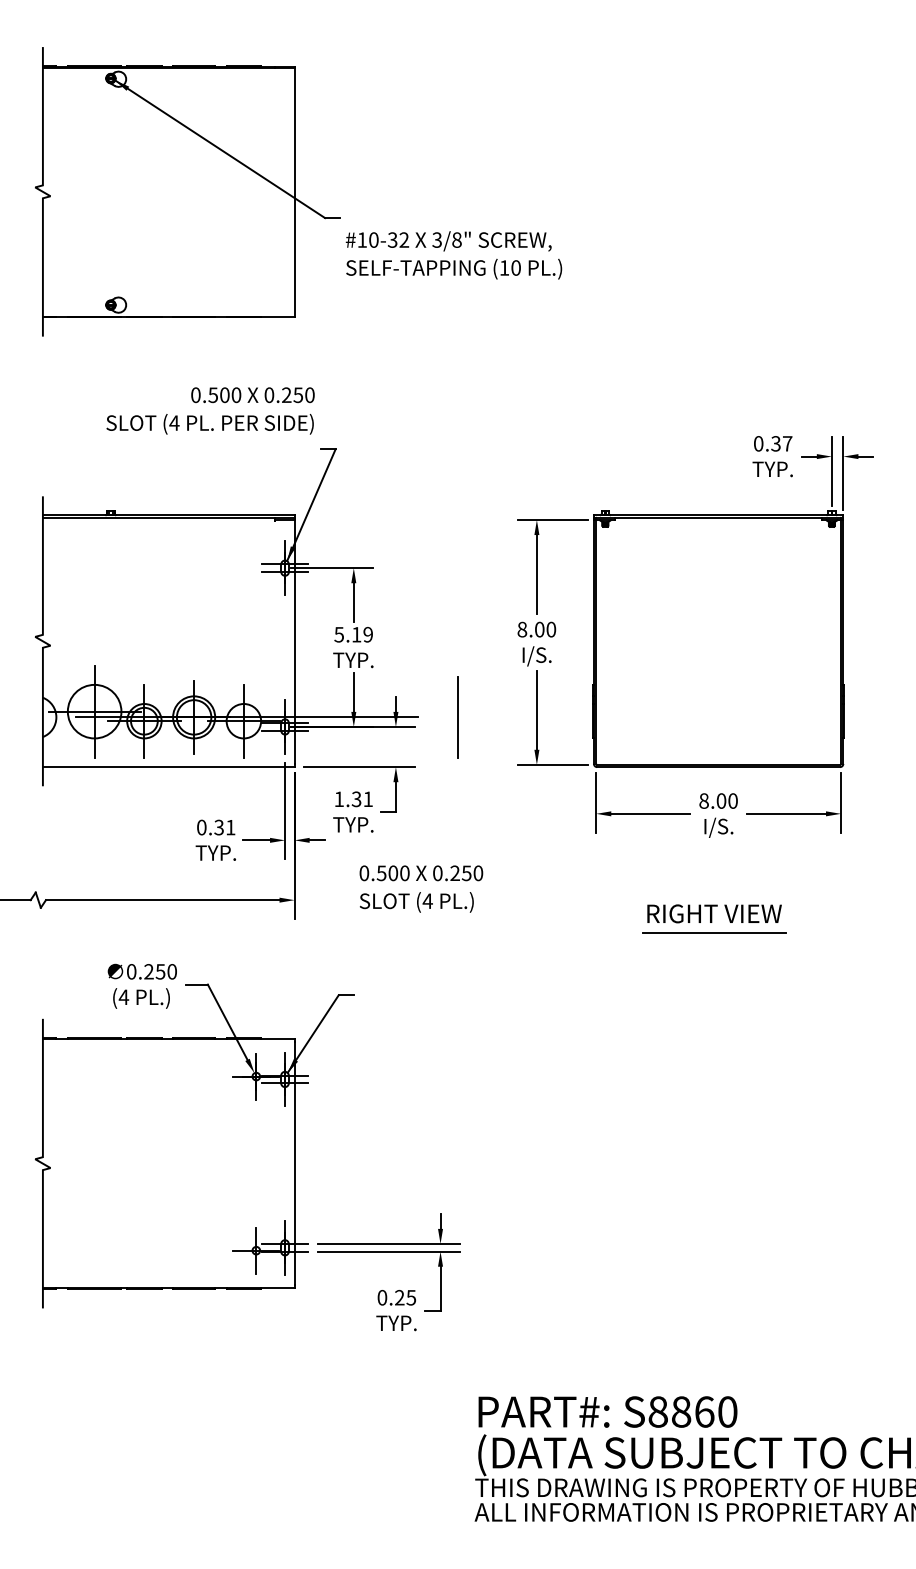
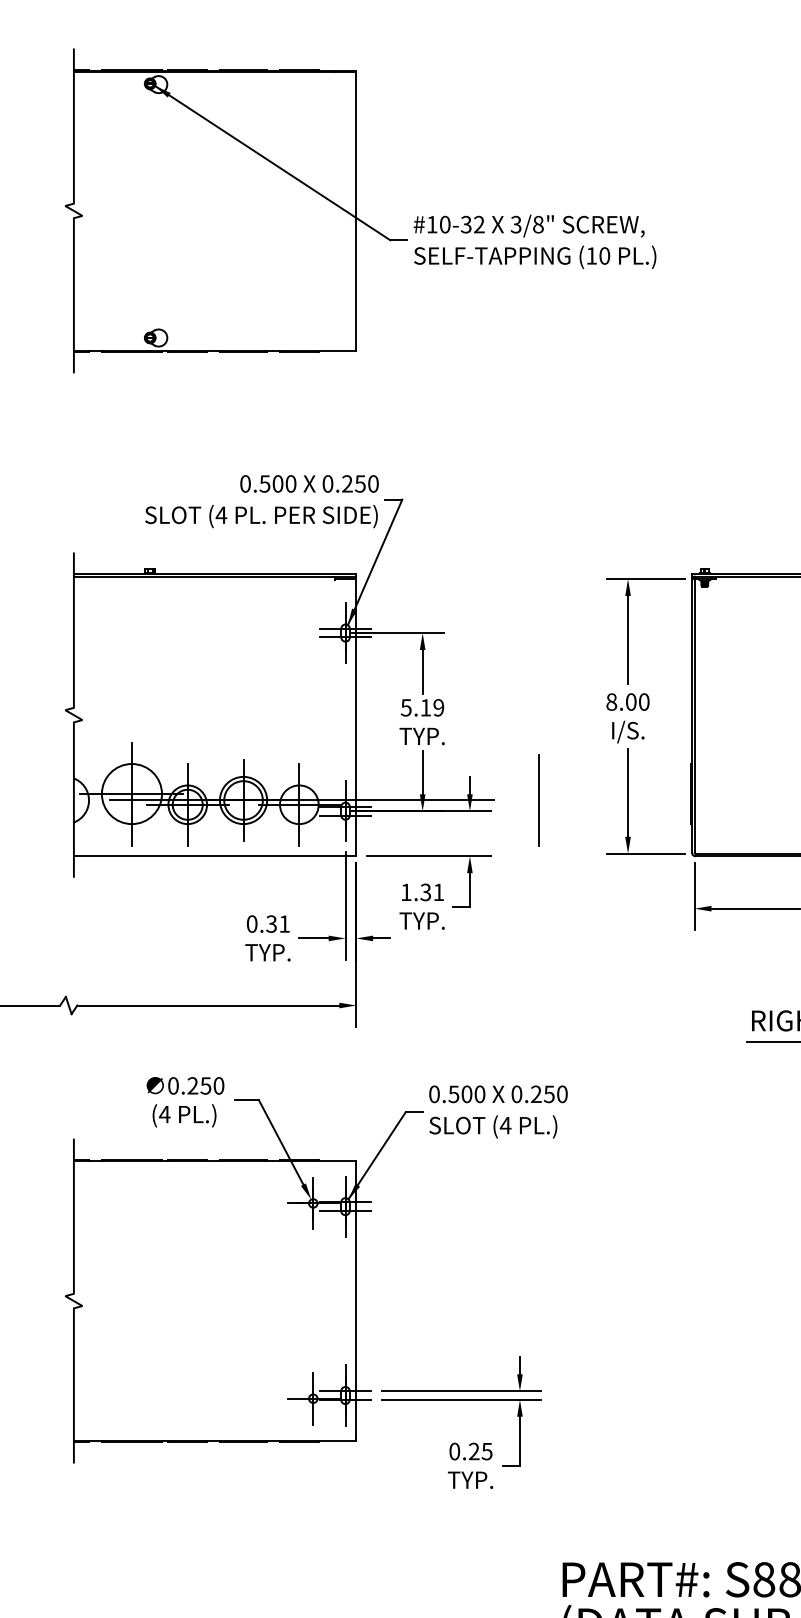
text: (453, 255) -> (534, 241), moved
text: (210, 410) -> (261, 501), moved
text: (421, 888) -> (498, 1111), moved

